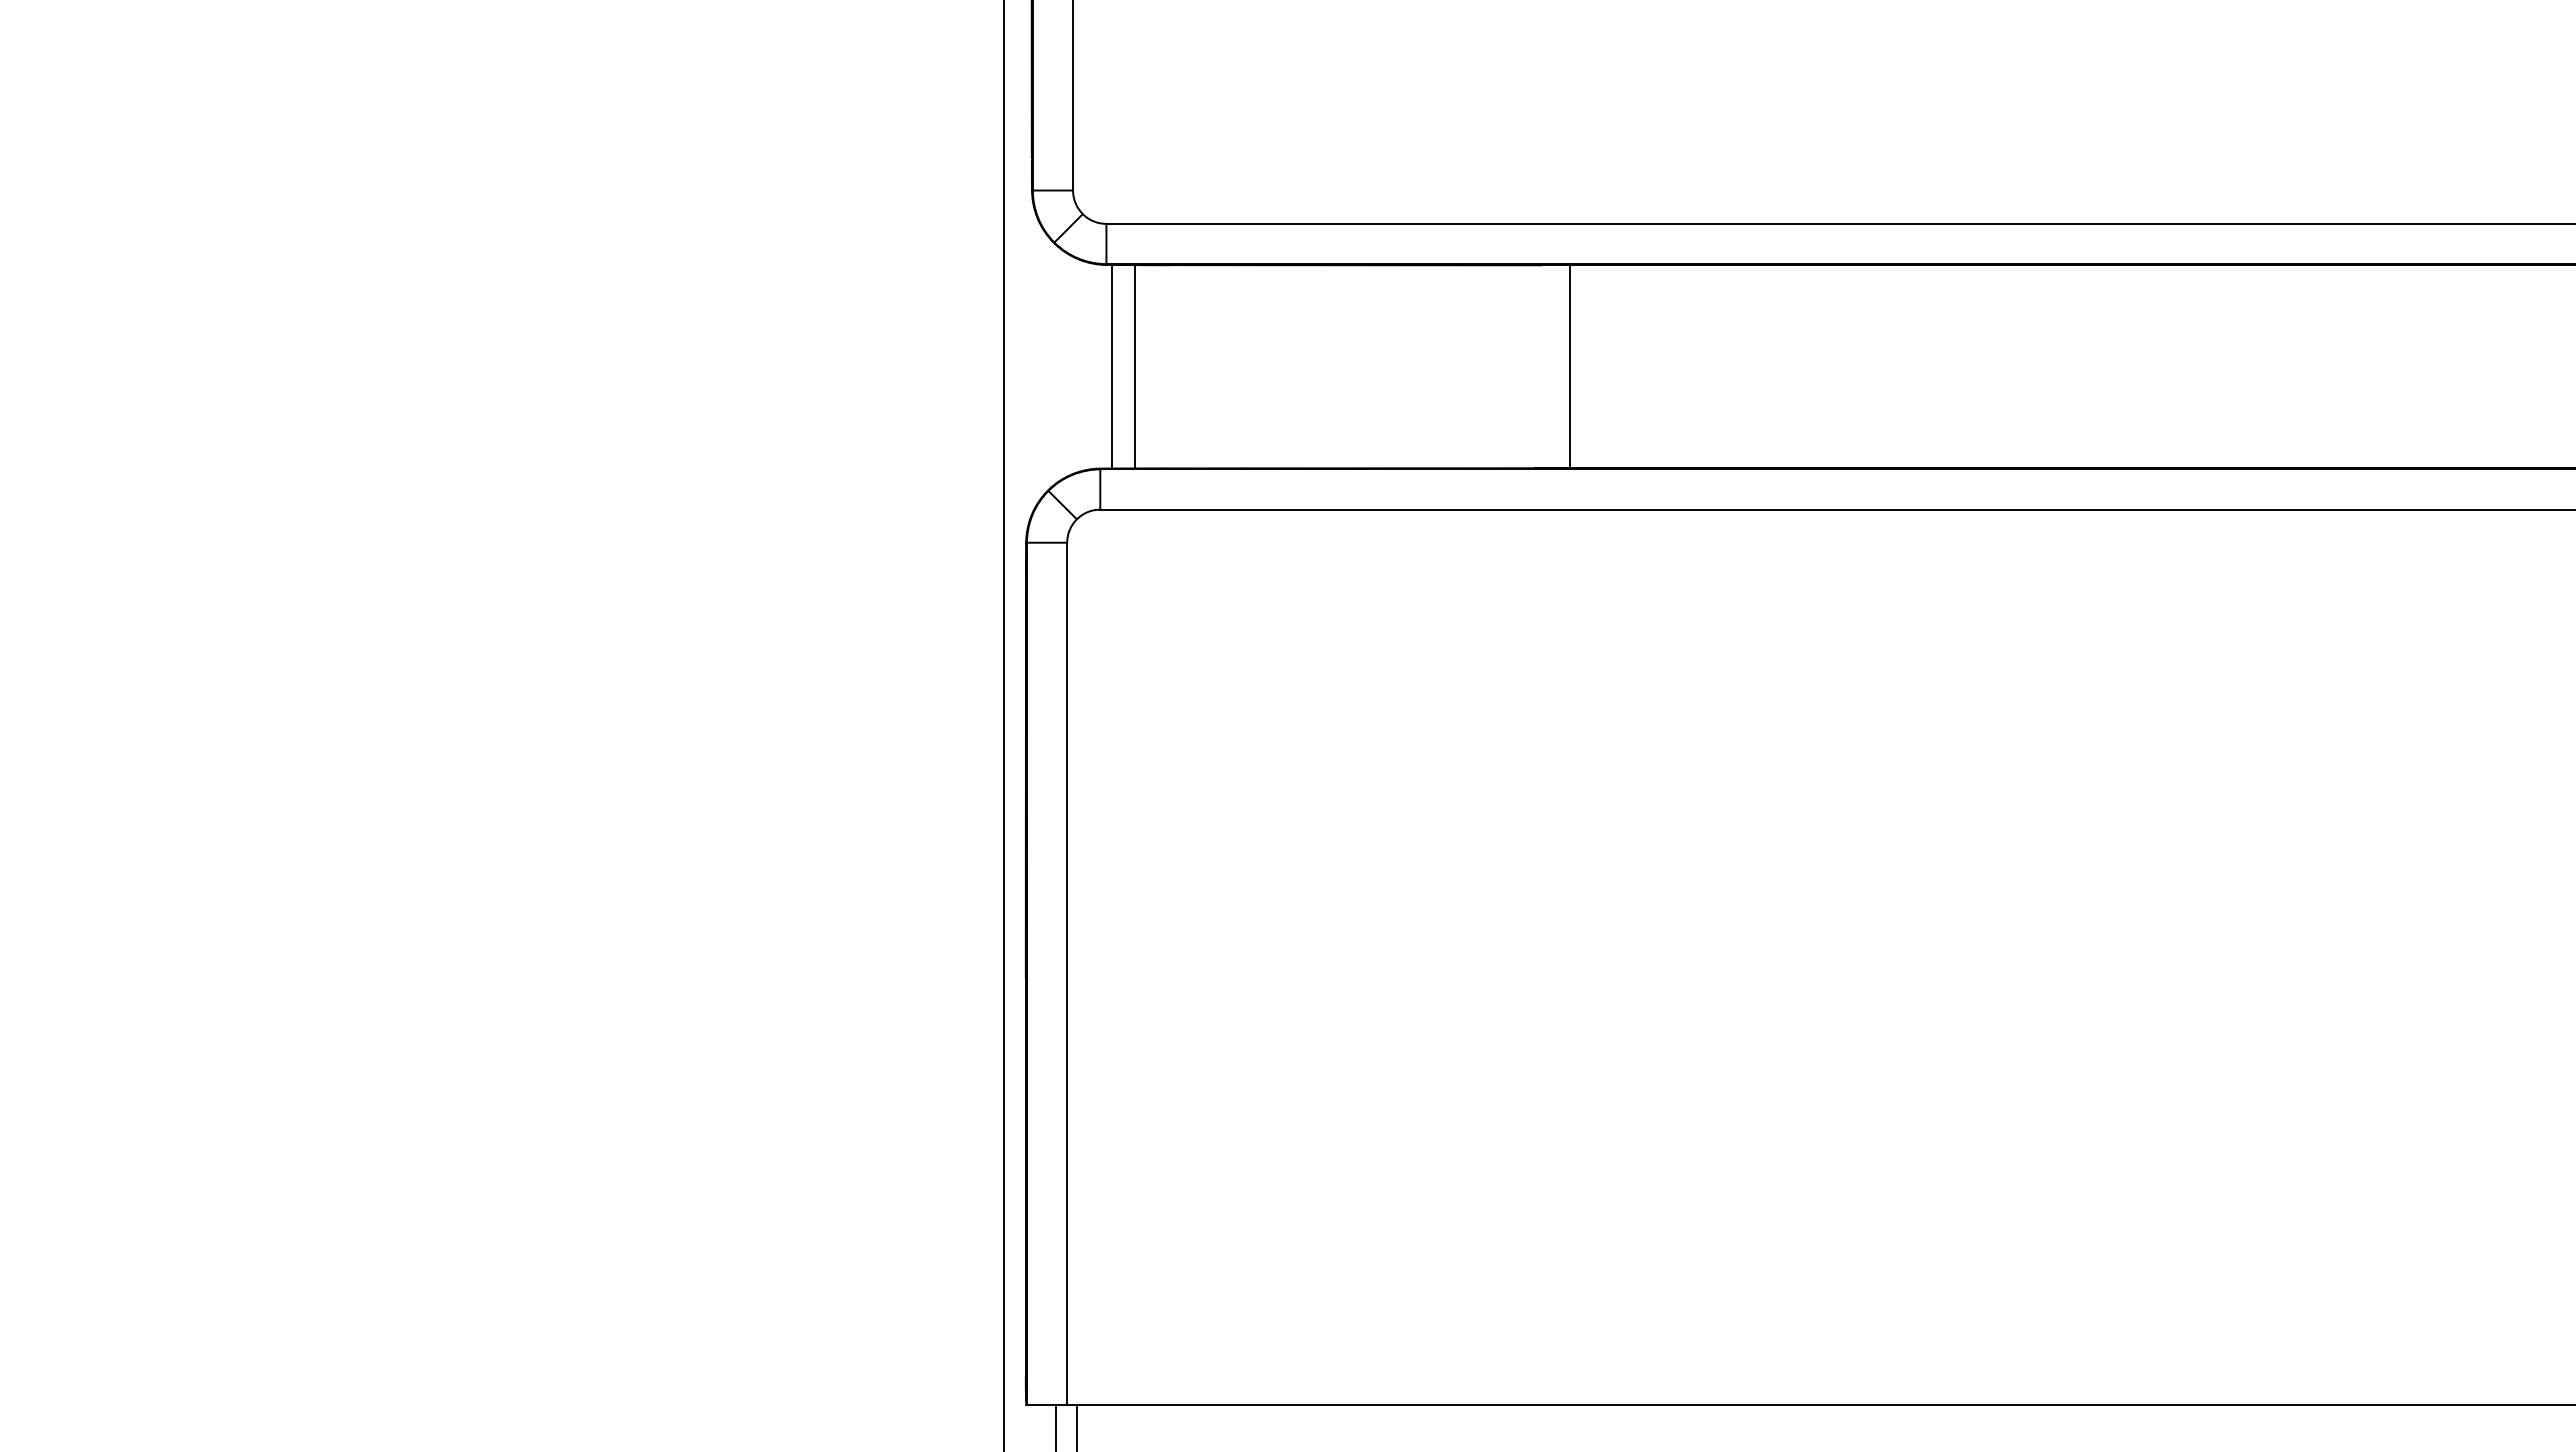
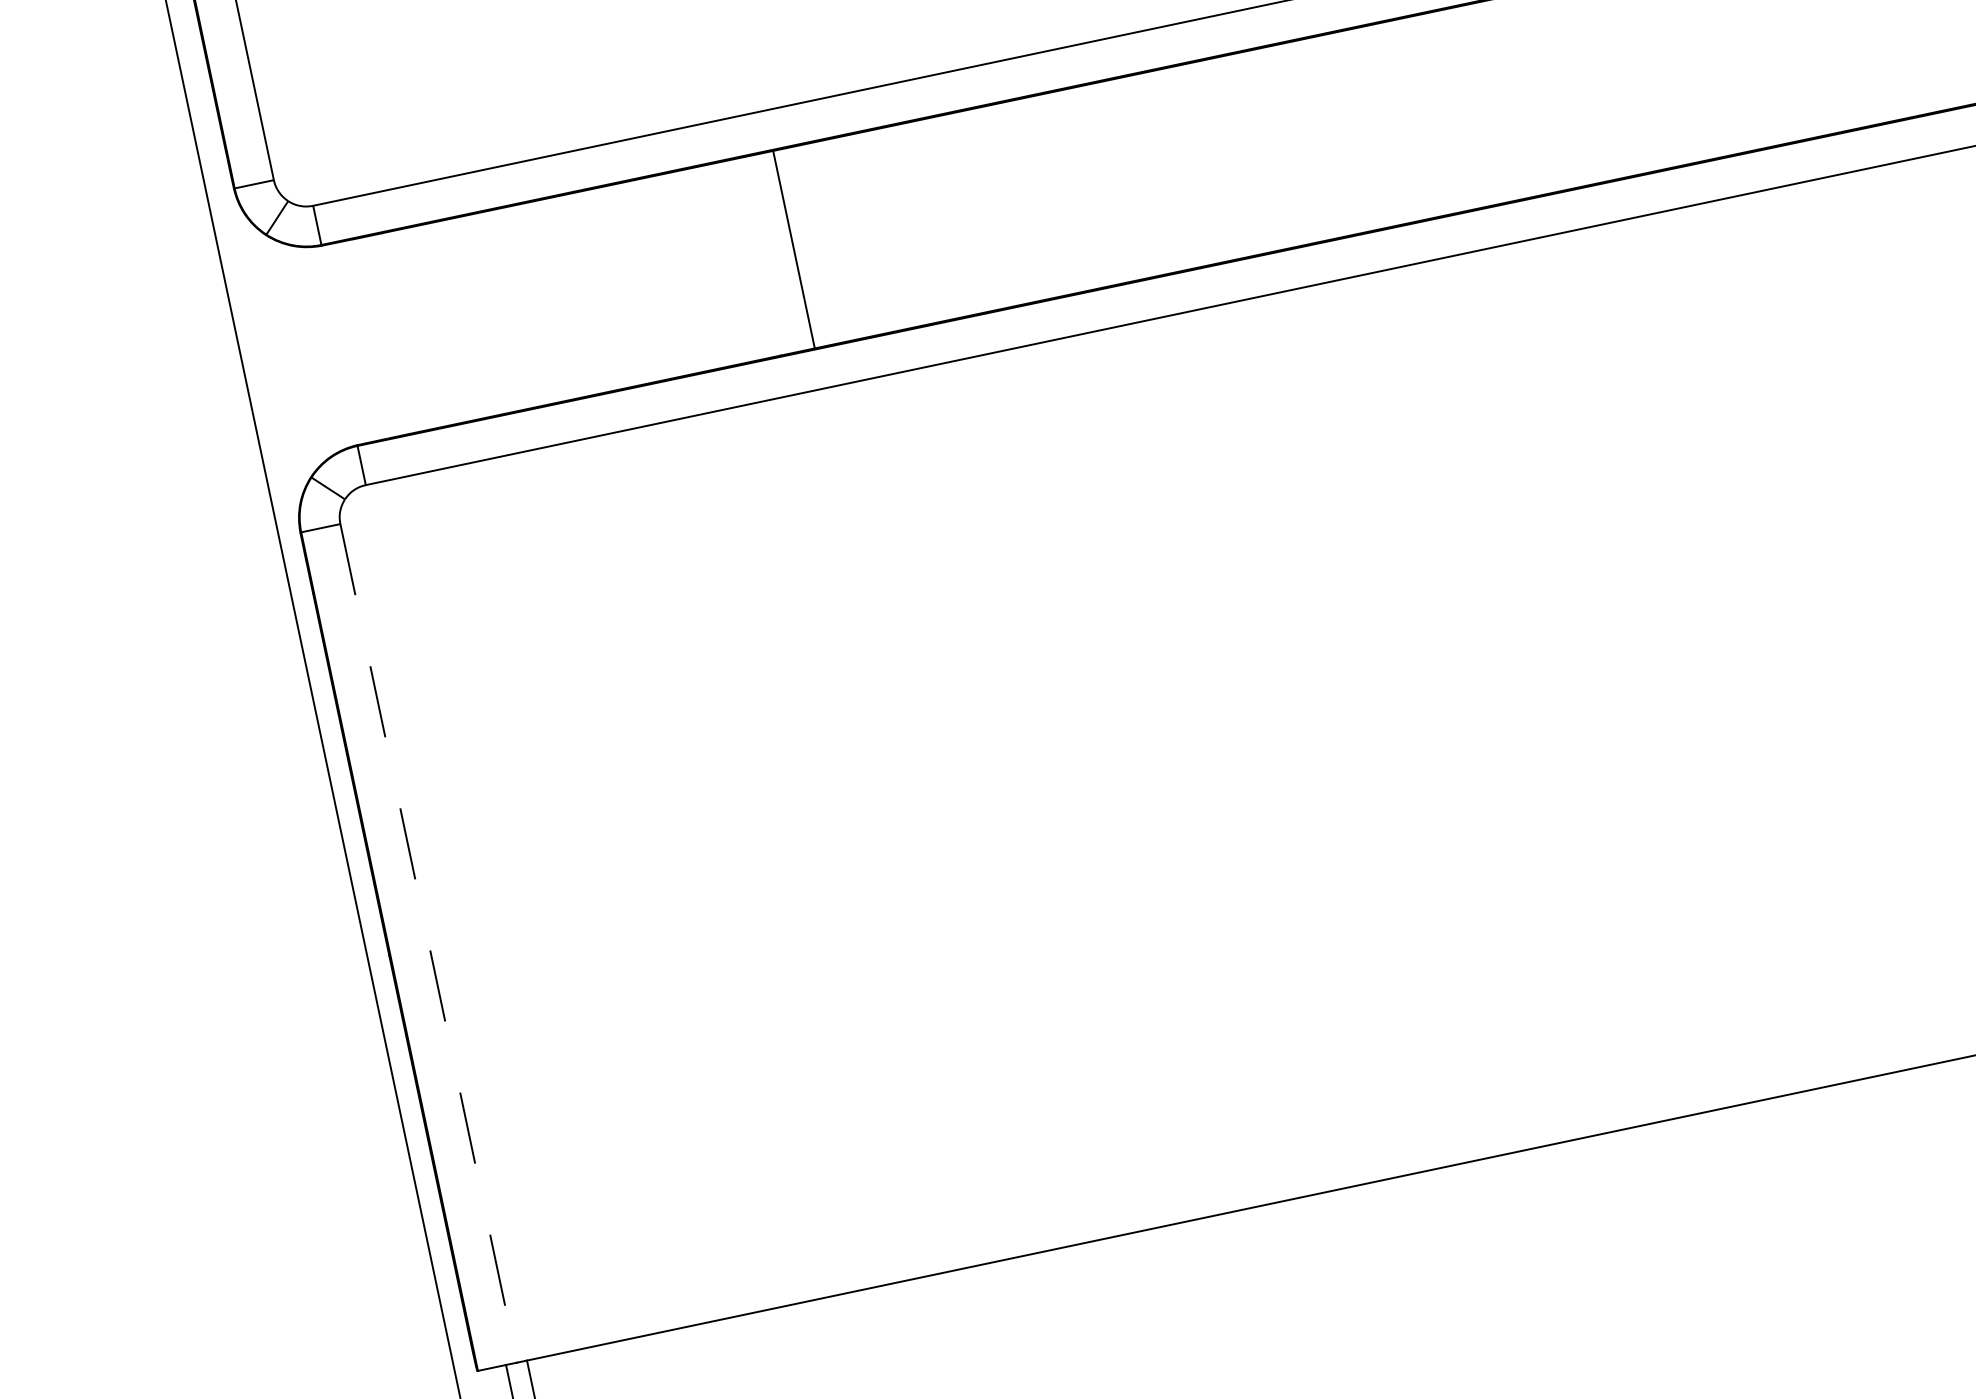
line: (1111, 366) -> (347, 343), removed
line: (1134, 366) -> (369, 338), removed
line: (1067, 973) -> (429, 943), solid -> dashed

